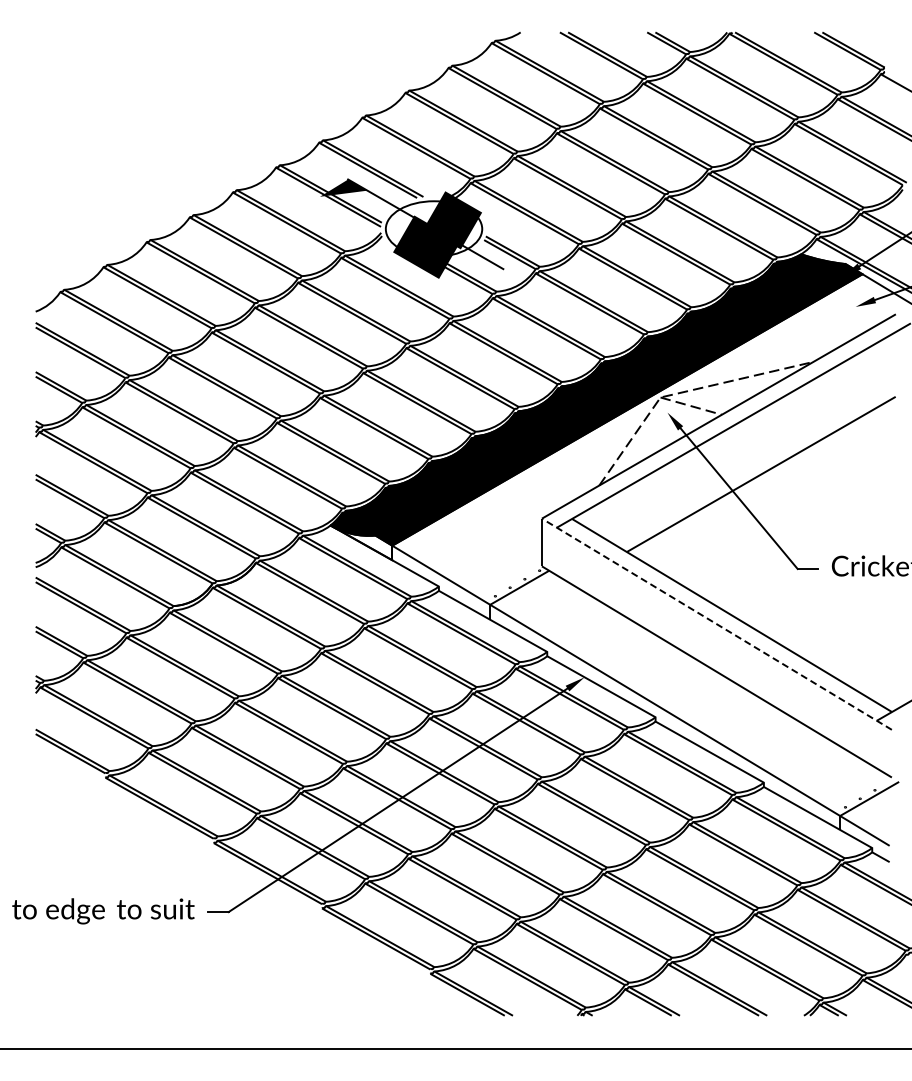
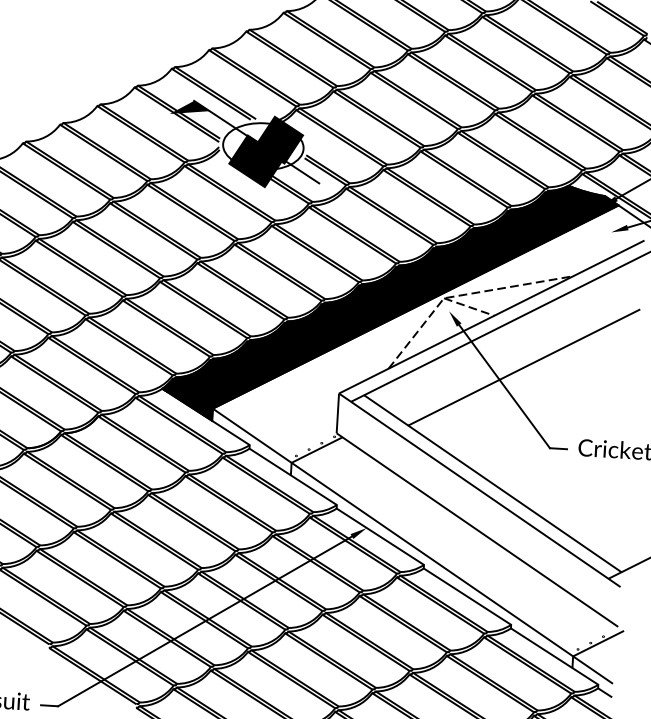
fill: (362, 543) -> (188, 405), added
line: (716, 624) -> (479, 490), dashed -> solid

